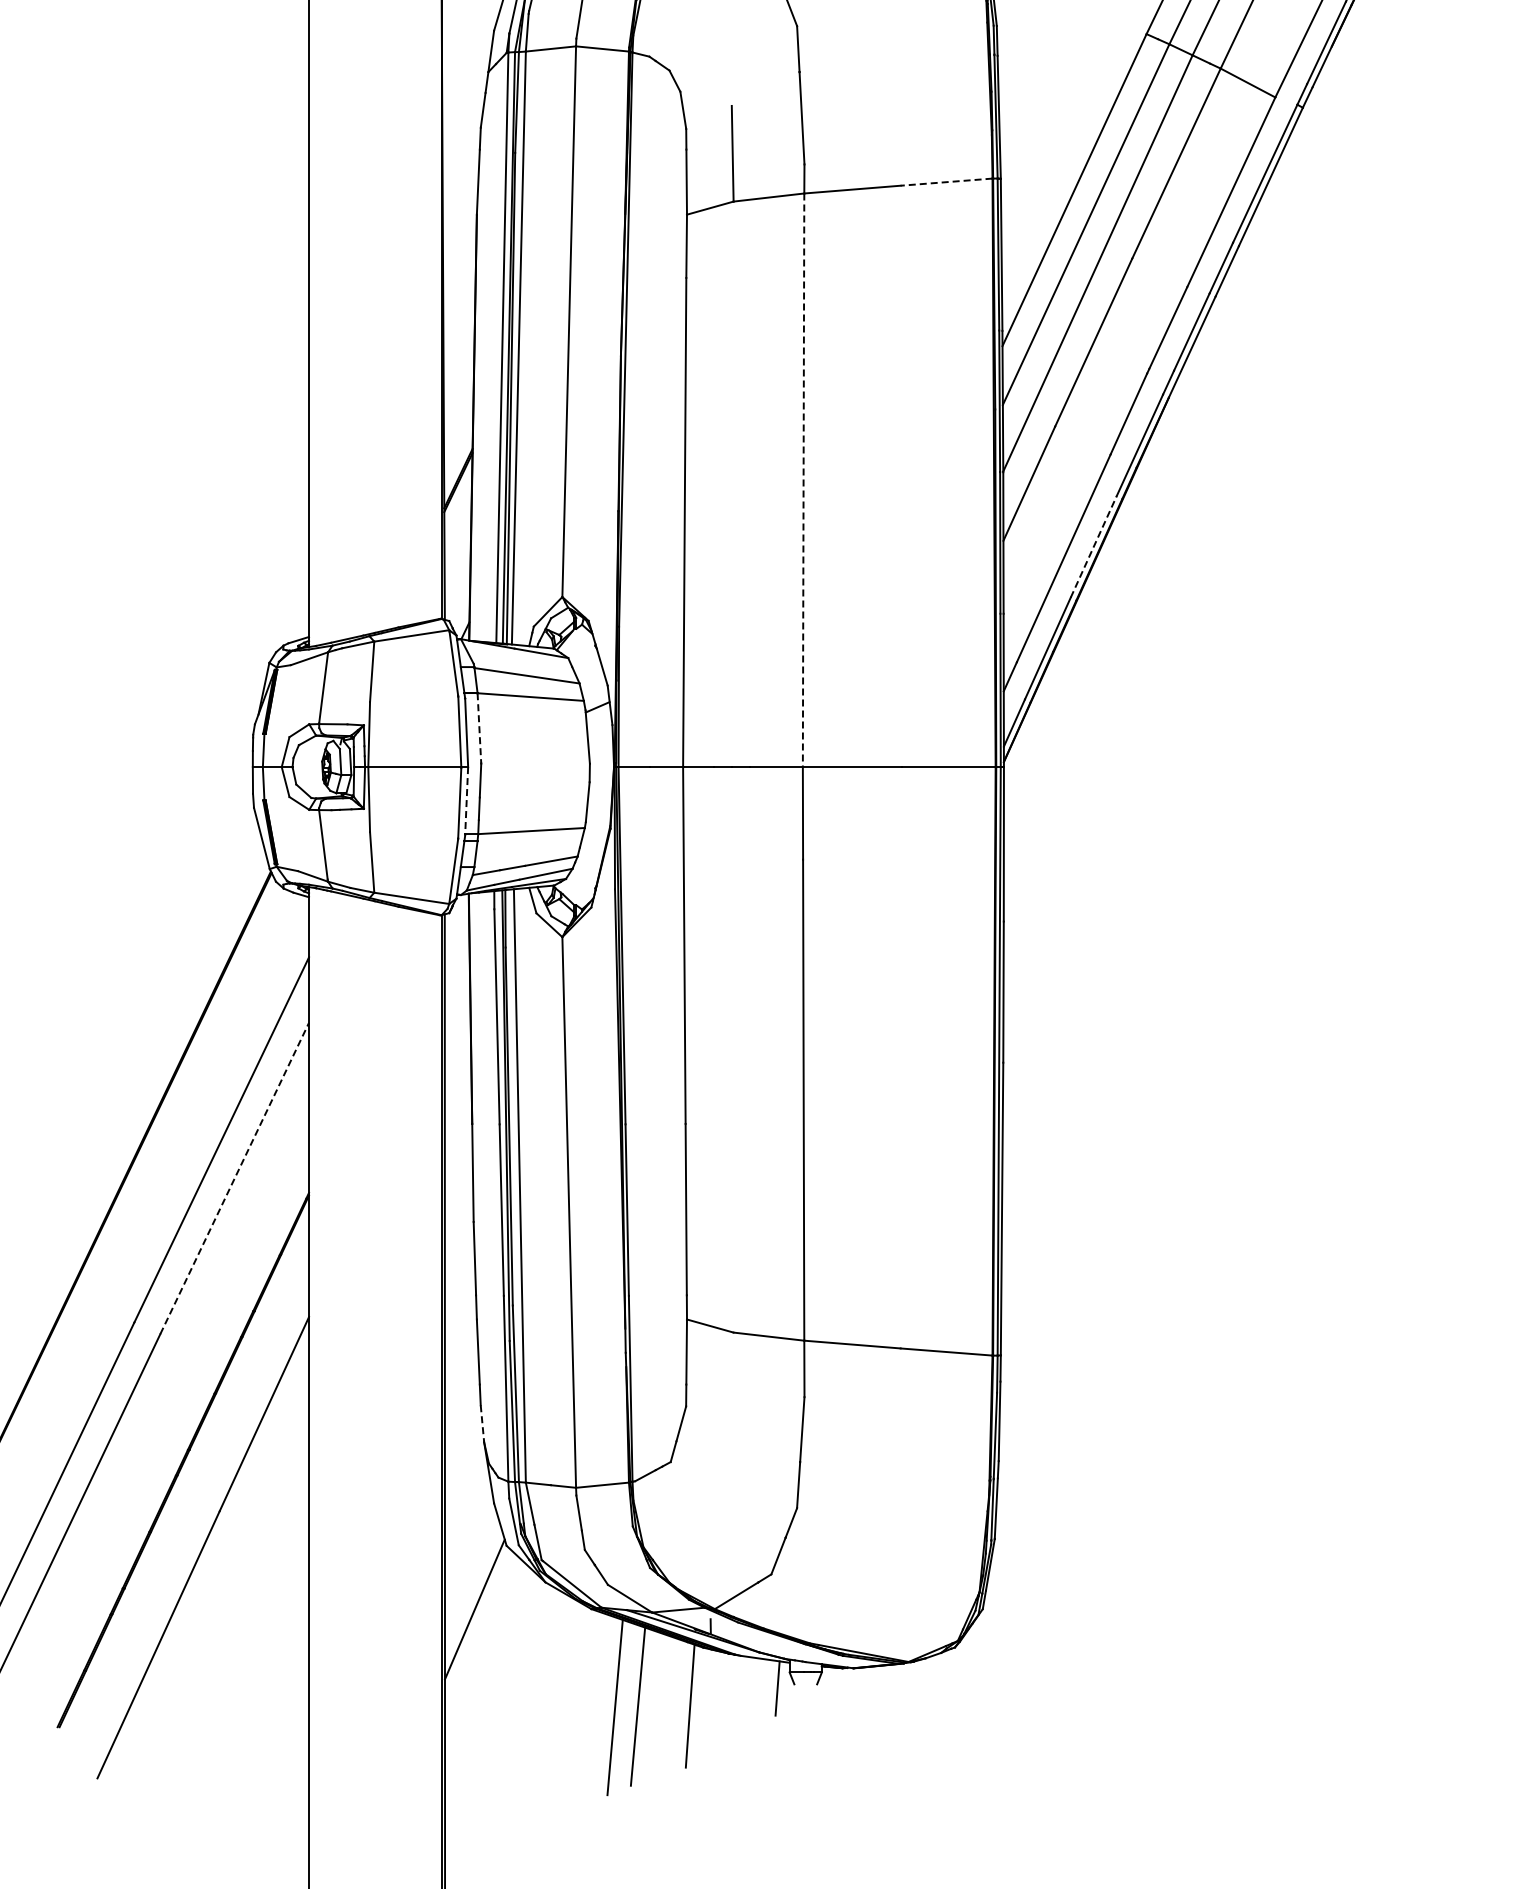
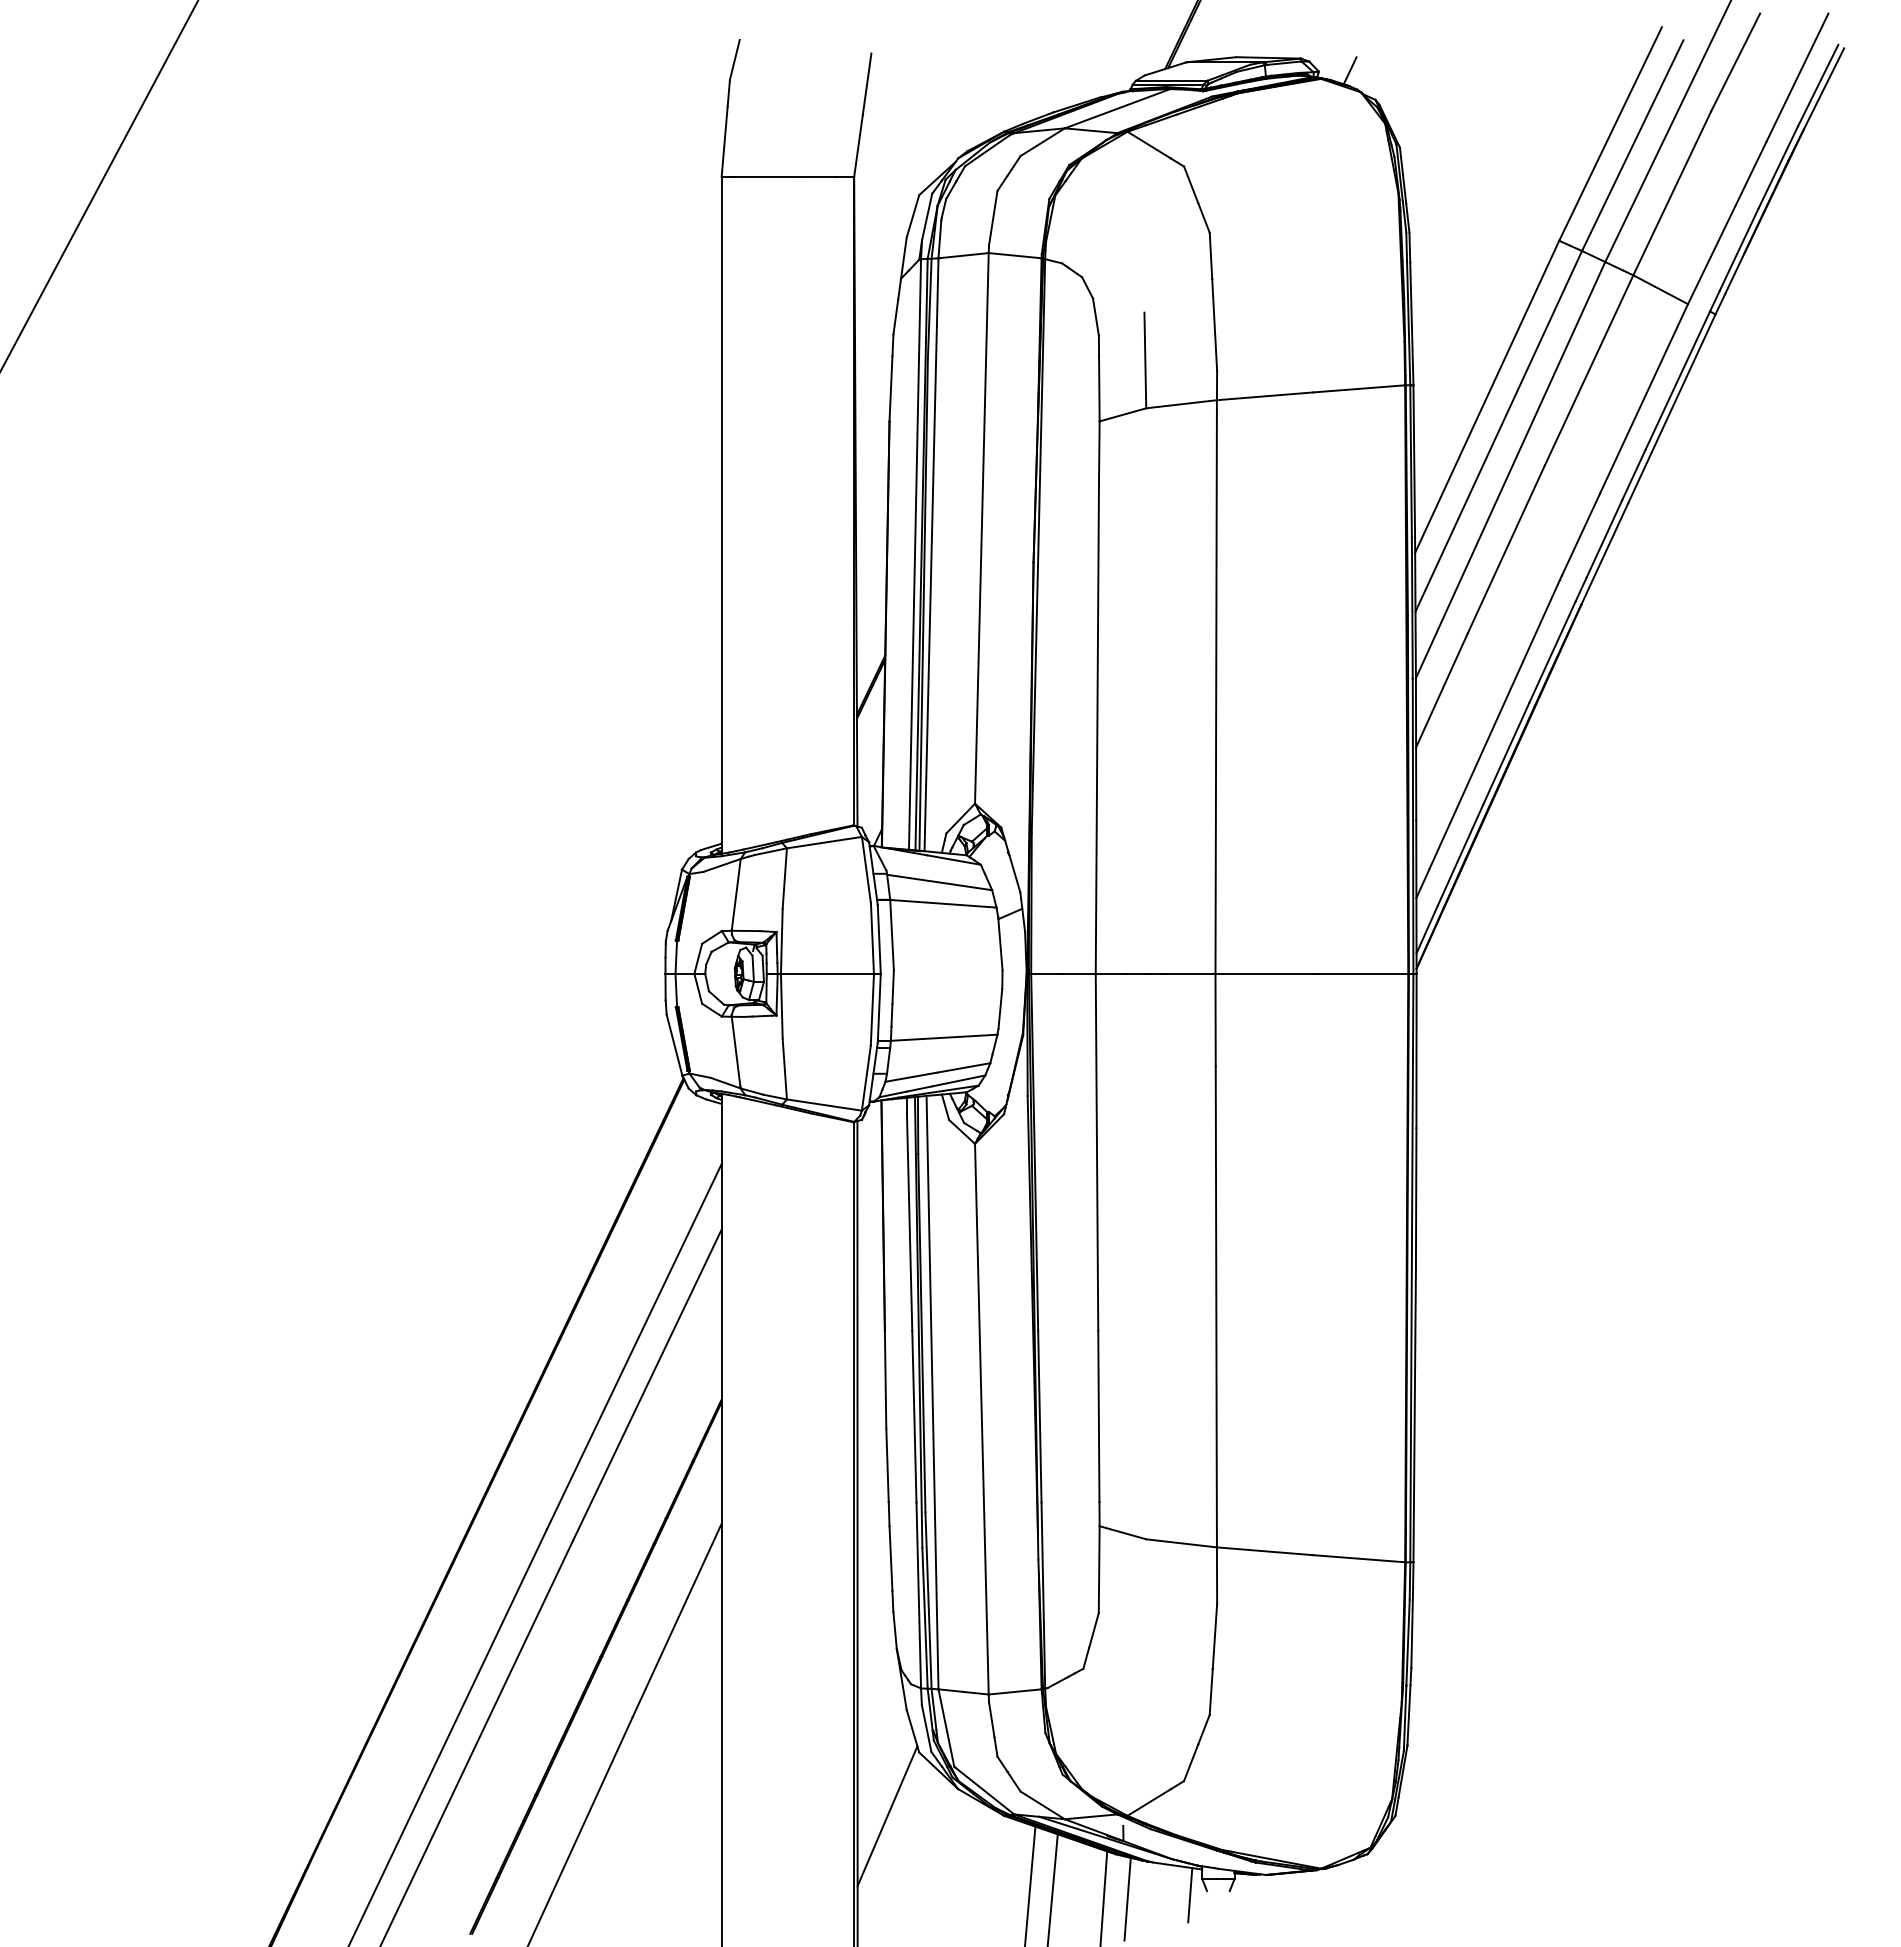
line: (945, 181) -> (1358, 388), dashed -> solid
line: (803, 480) -> (1216, 687), dashed -> solid
line: (1093, 546) -> (1506, 753), dashed -> solid
line: (479, 728) -> (892, 935), dashed -> solid
line: (466, 801) -> (879, 1008), dashed -> solid
line: (234, 1177) -> (647, 1384), dashed -> solid
line: (482, 1423) -> (895, 1630), dashed -> solid
line: (714, 1691) -> (1127, 1898), added

